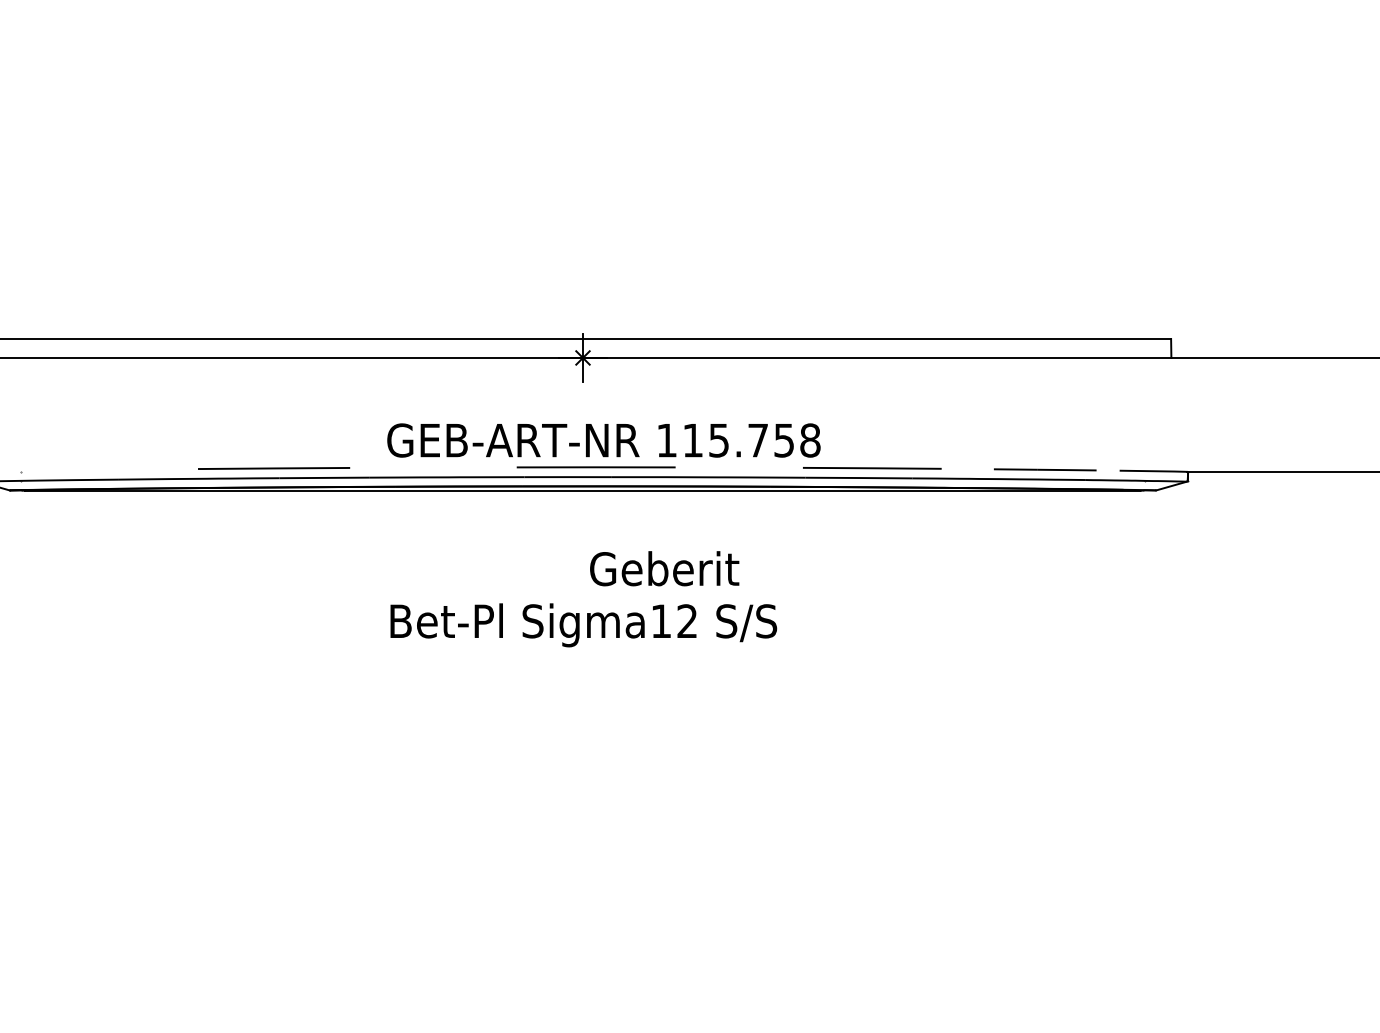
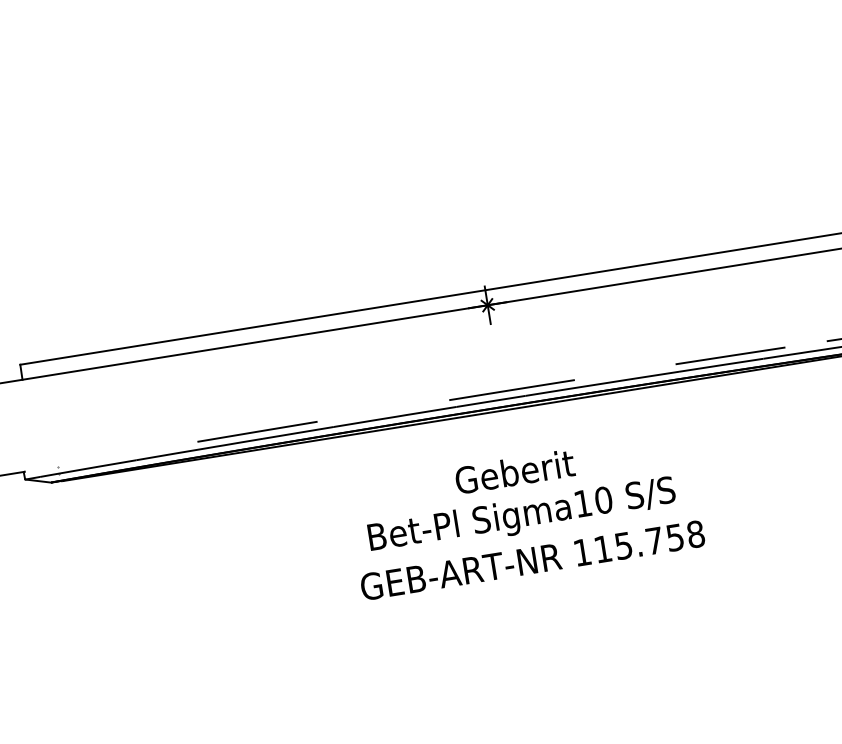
text: (603, 440) -> (532, 560), moved
text: (664, 568) -> (514, 471), moved
text: (687, 621) -> (603, 500), Sigma12 -> Sigma10

